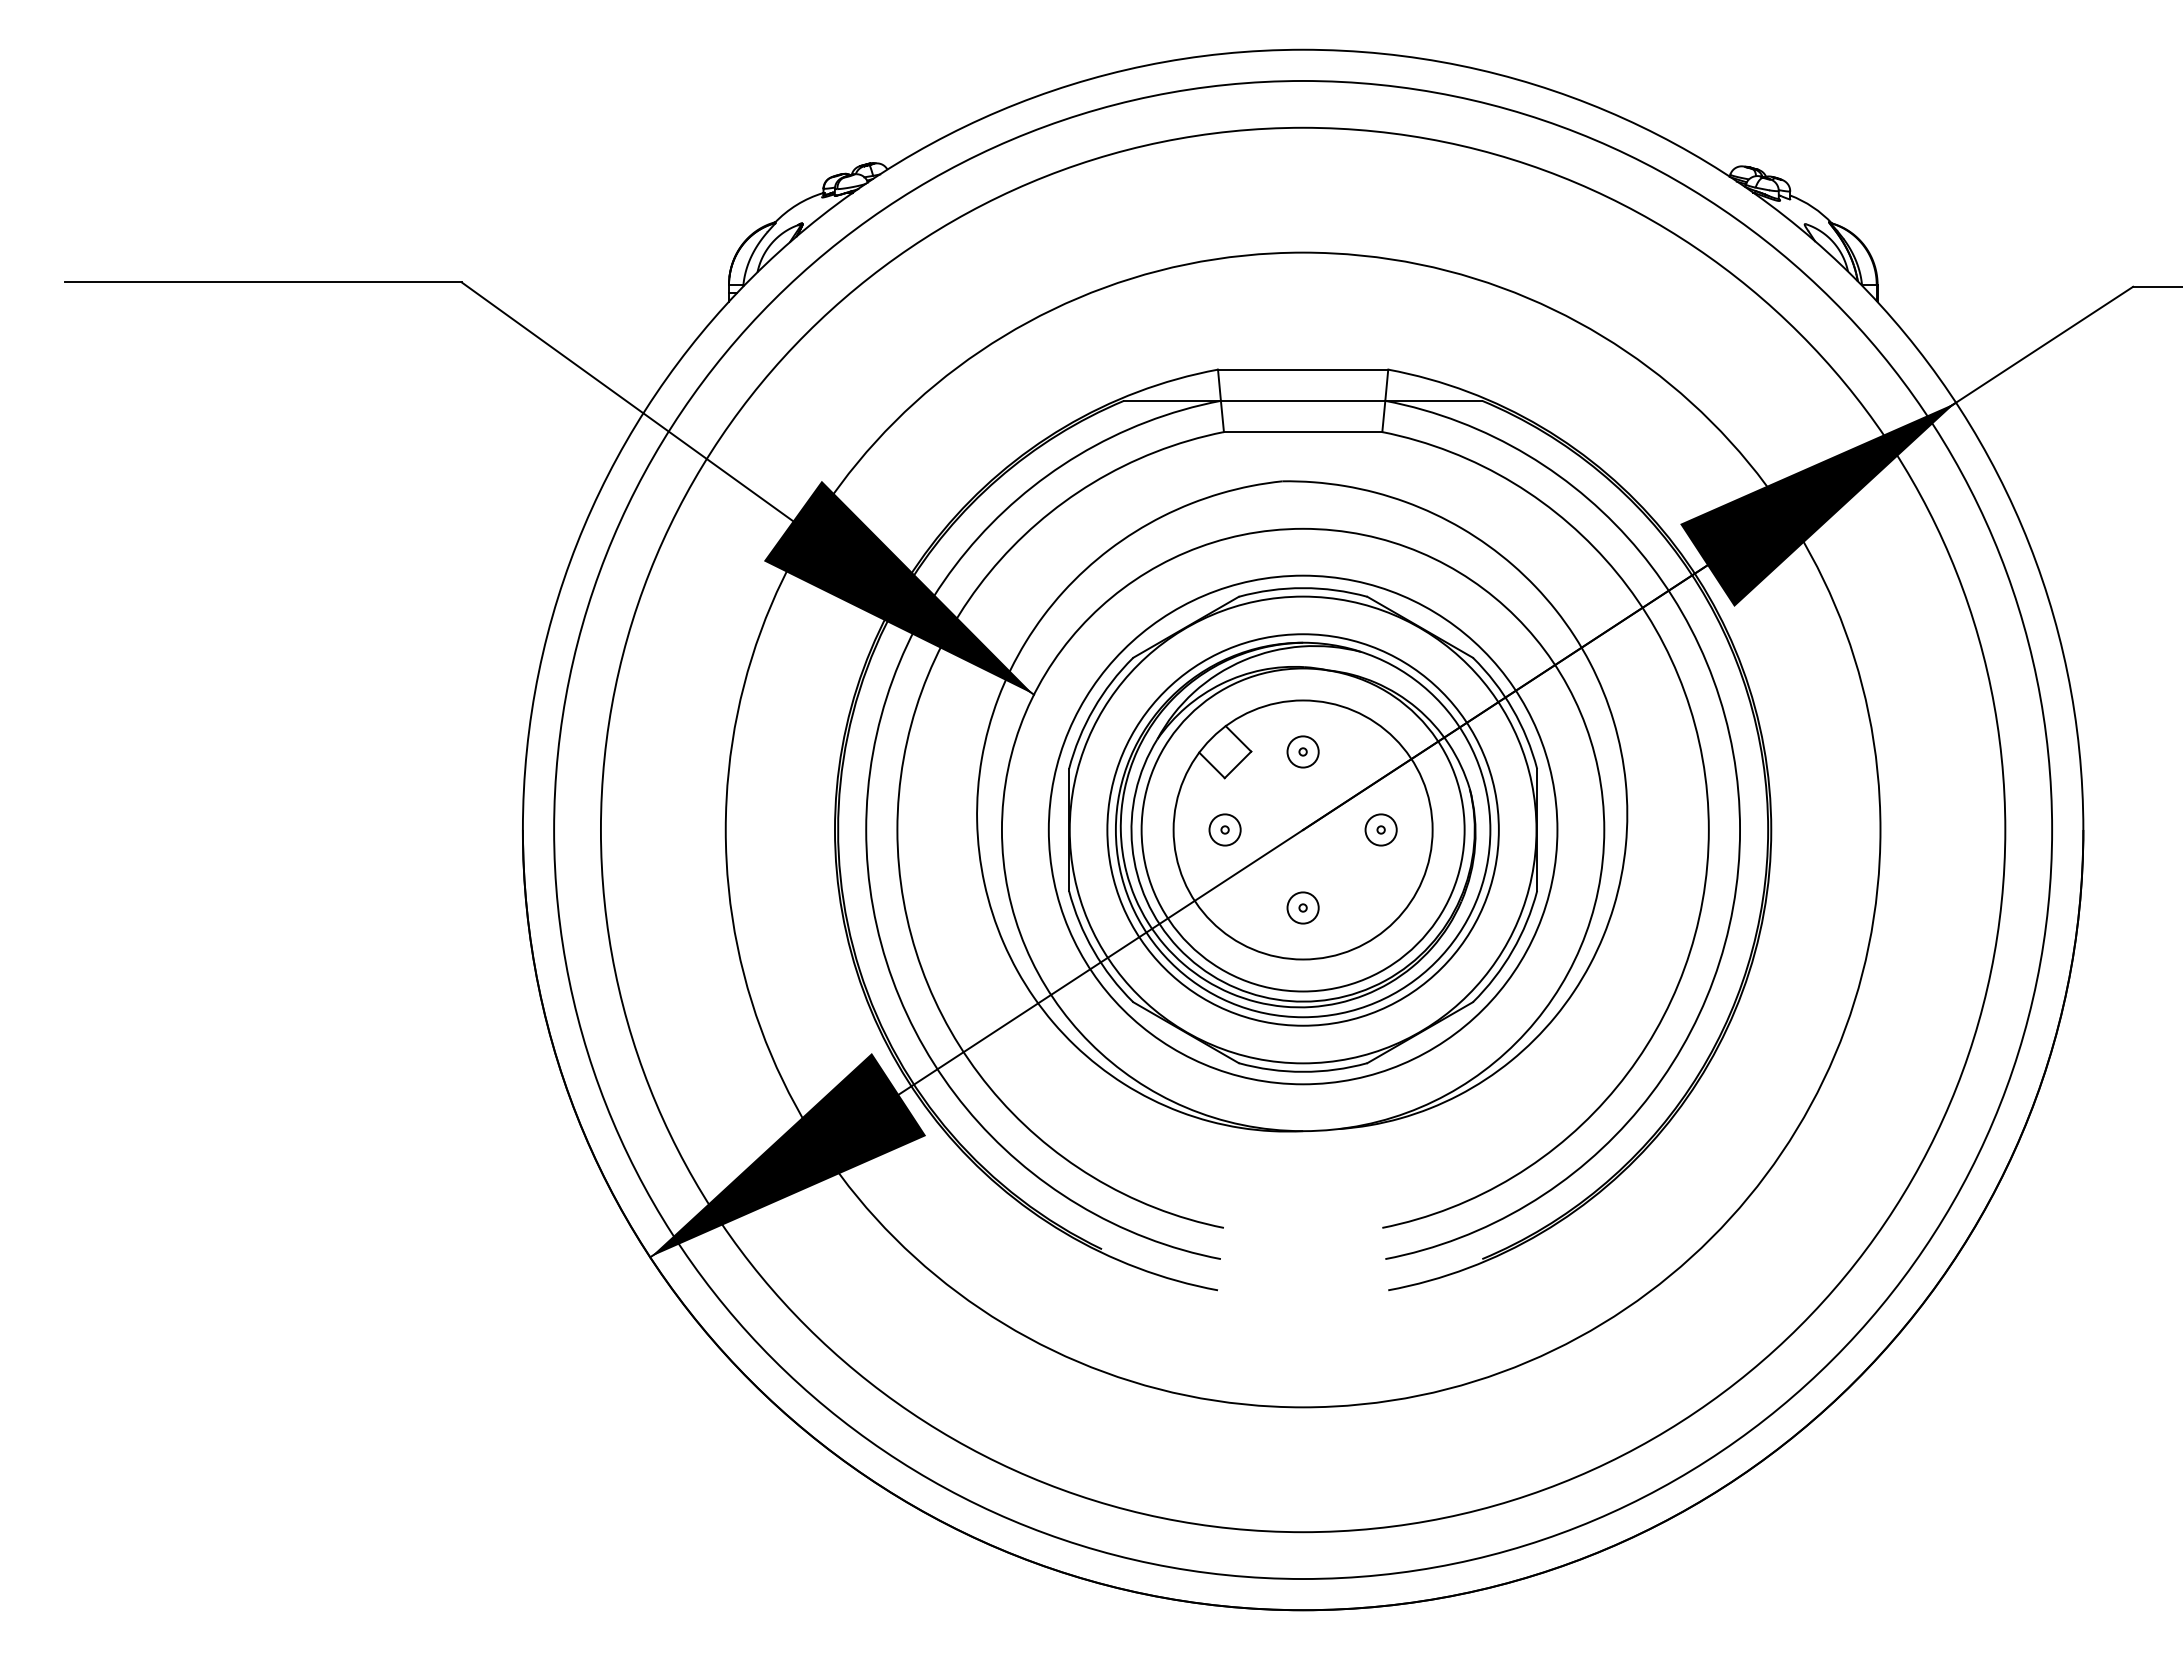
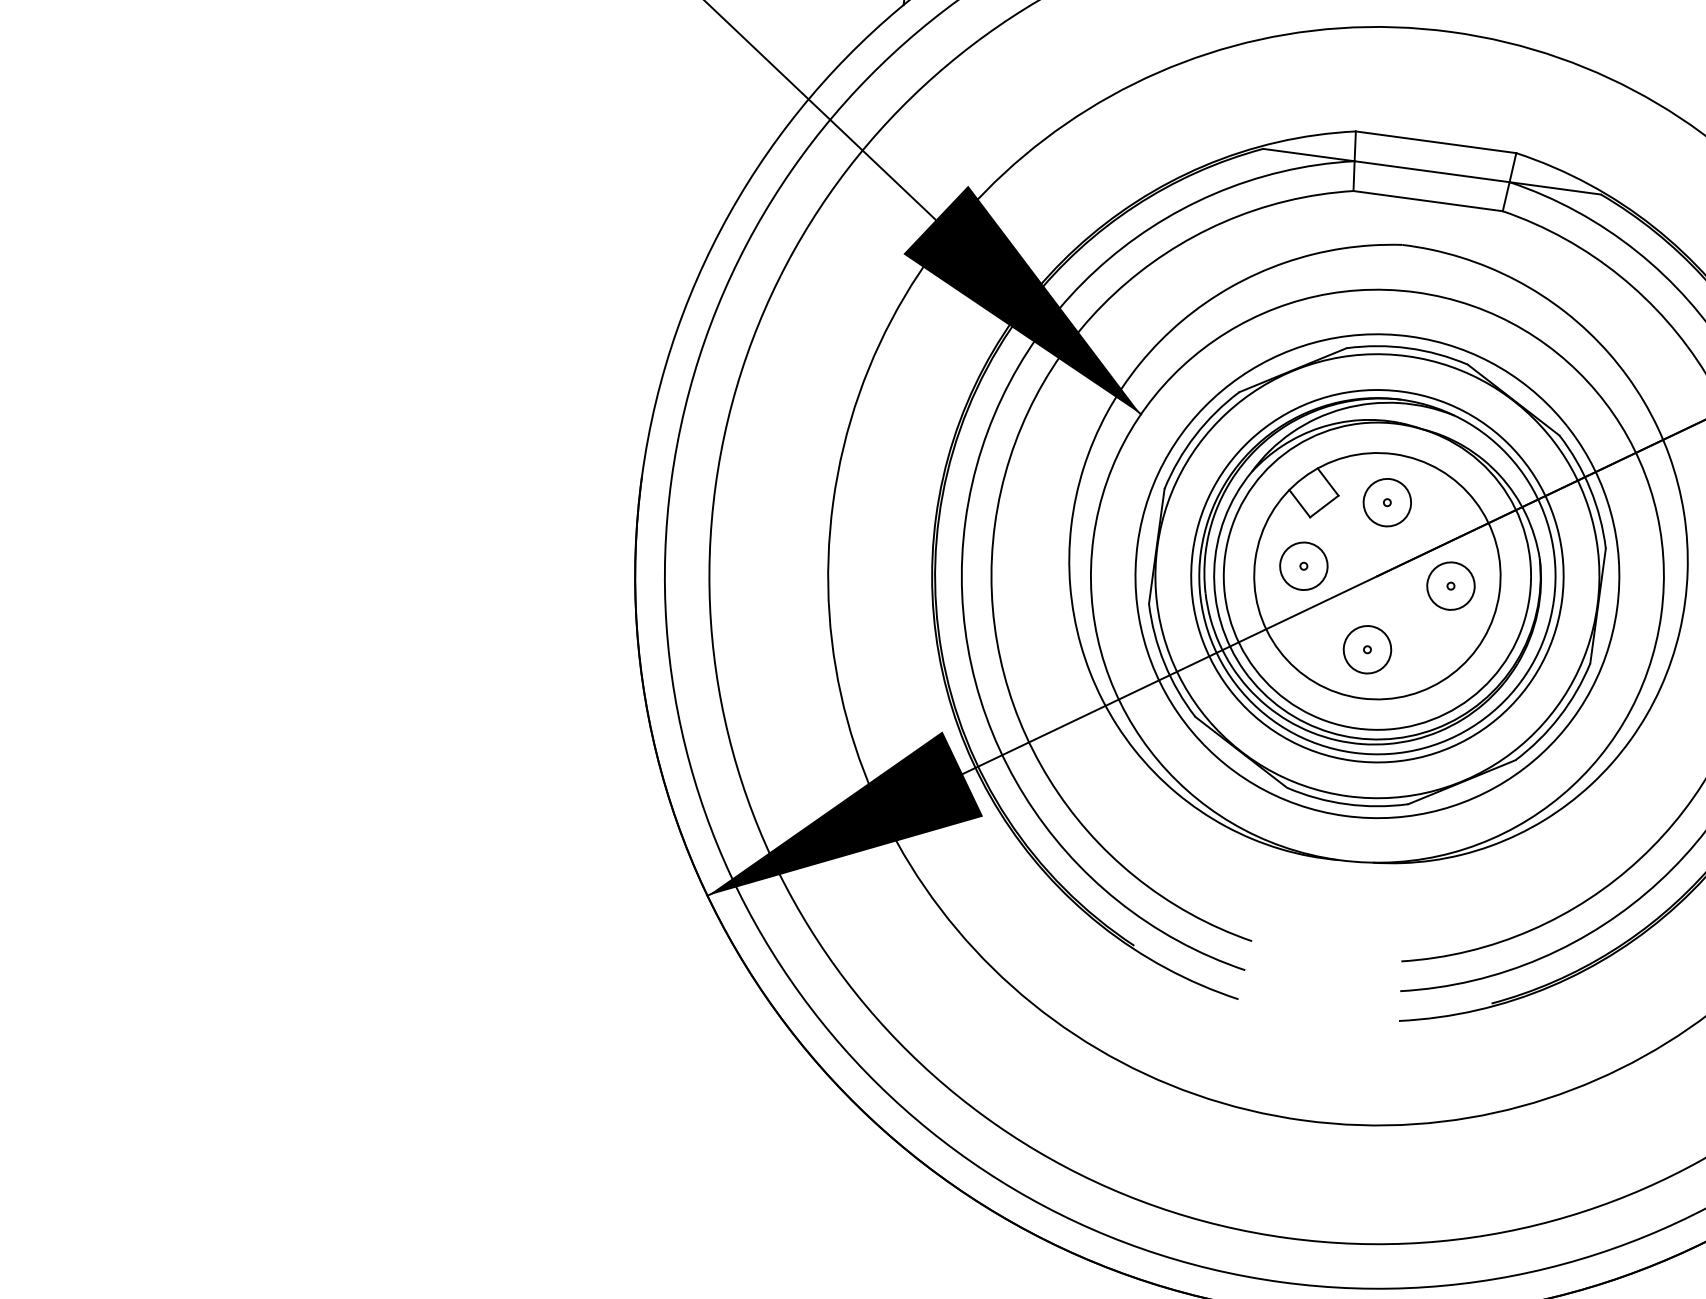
circle: (1302, 751) -> (1386, 502), size x1.6
circle: (1224, 829) -> (1303, 565), size x1.6
circle: (1380, 829) -> (1450, 585), size x1.6
circle: (1302, 907) -> (1366, 649), size x1.6

